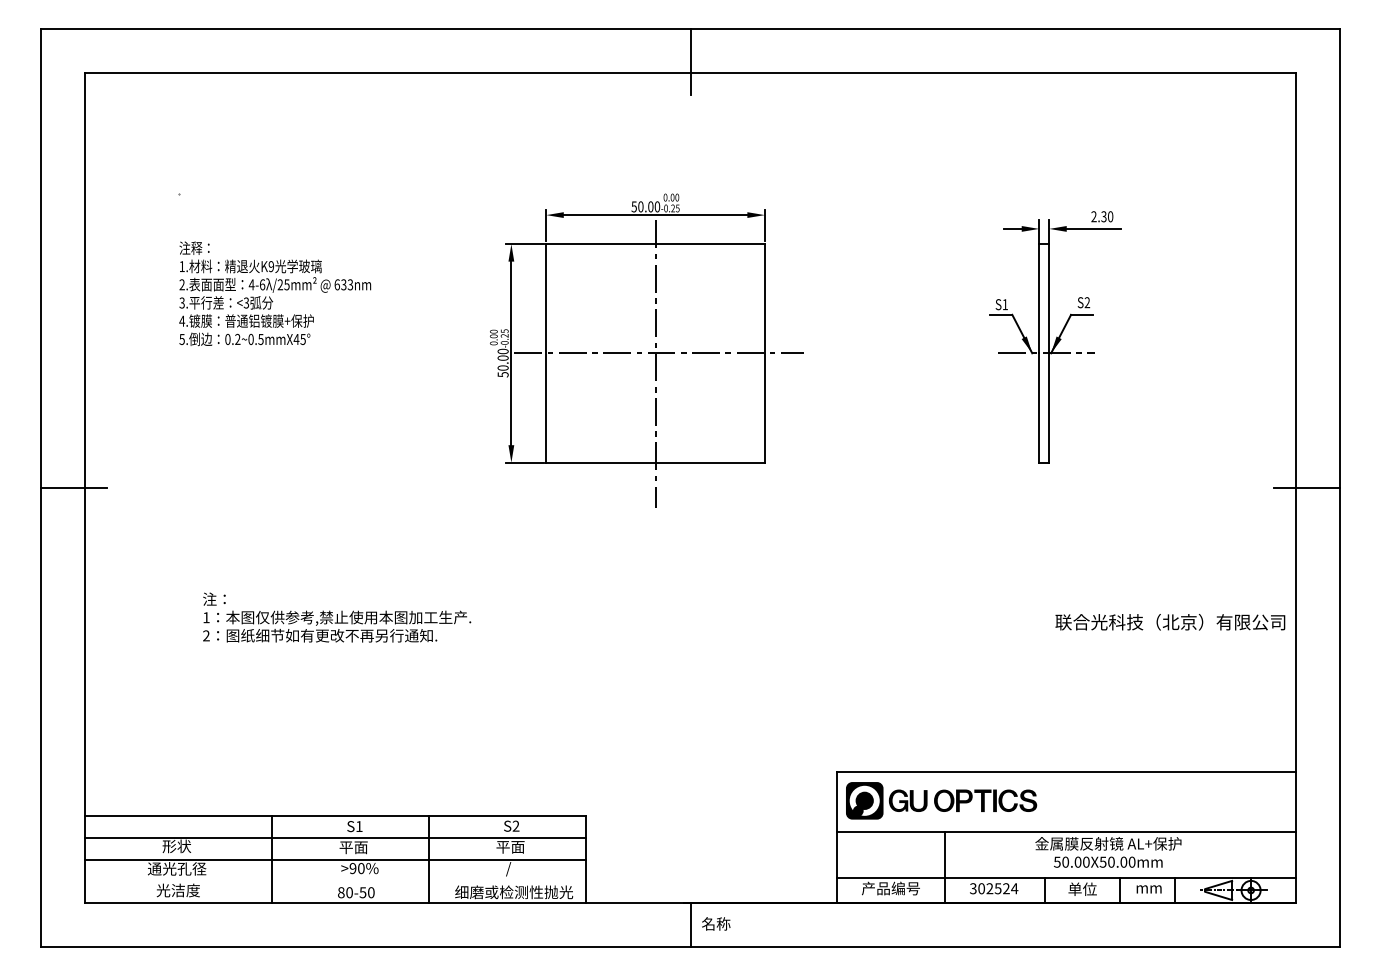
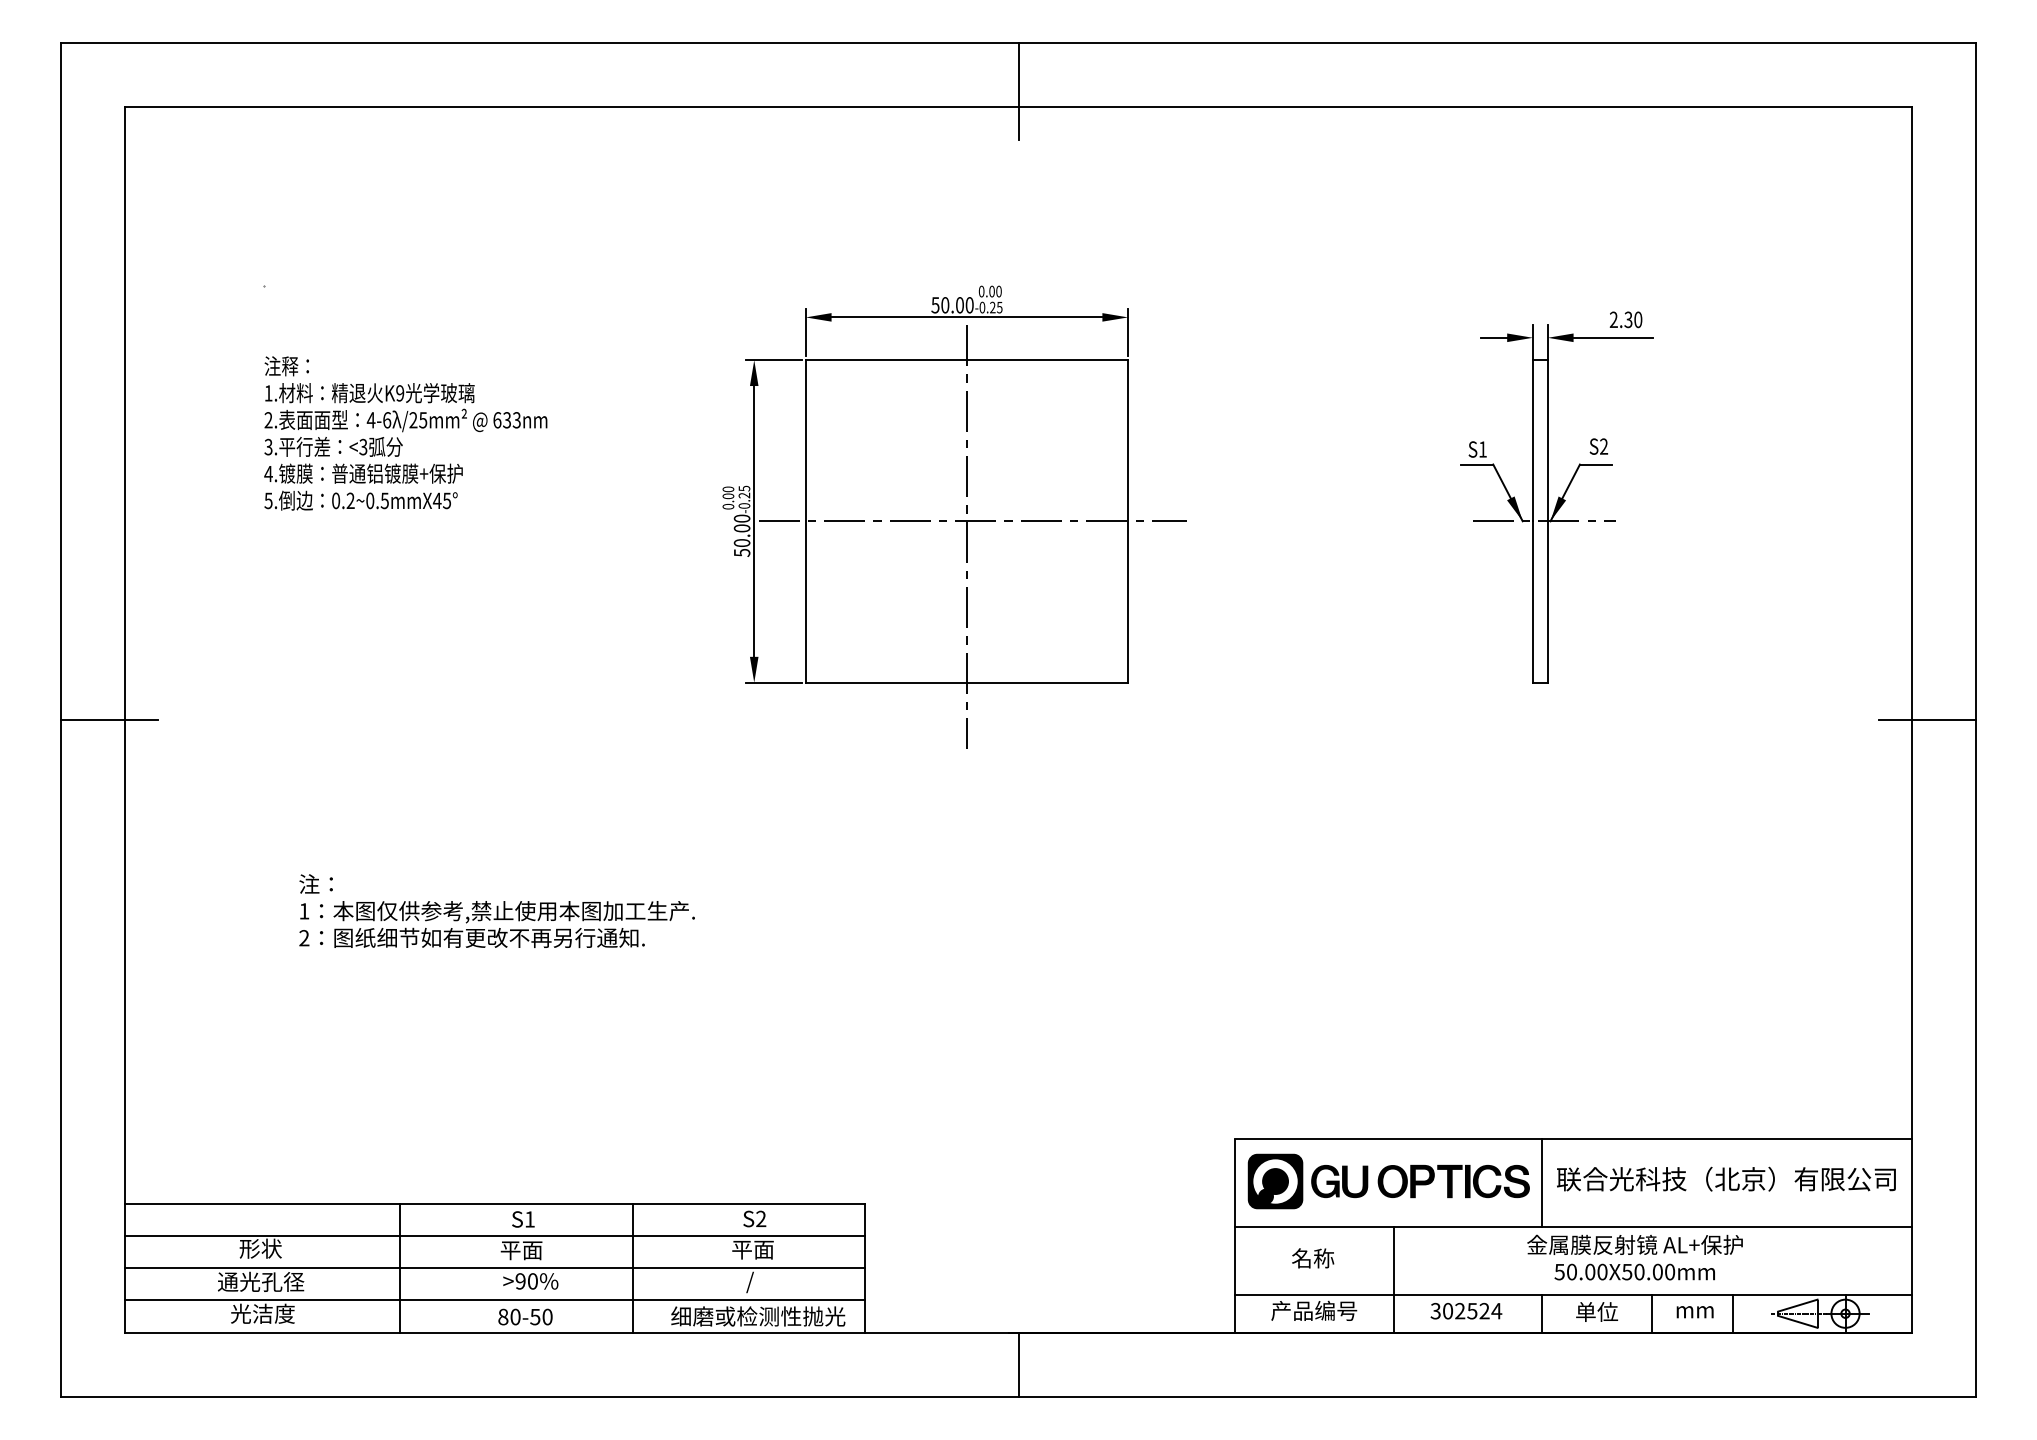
text: (1170, 622) -> (1726, 1179), moved
line: (1045, 801) -> (1542, 1182), added
line: (335, 881) -> (494, 1300), added
text: (716, 923) -> (1313, 1257), moved

